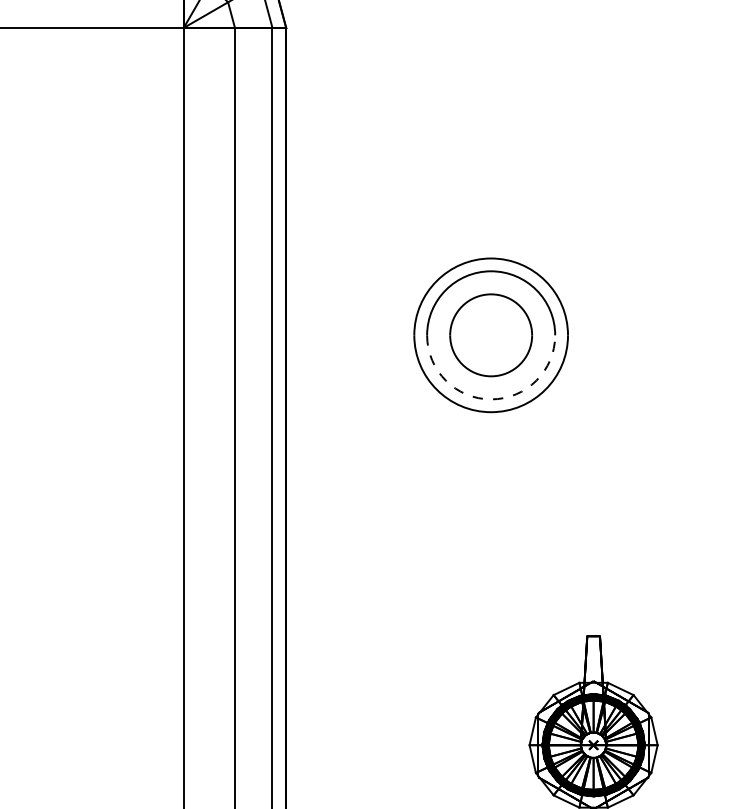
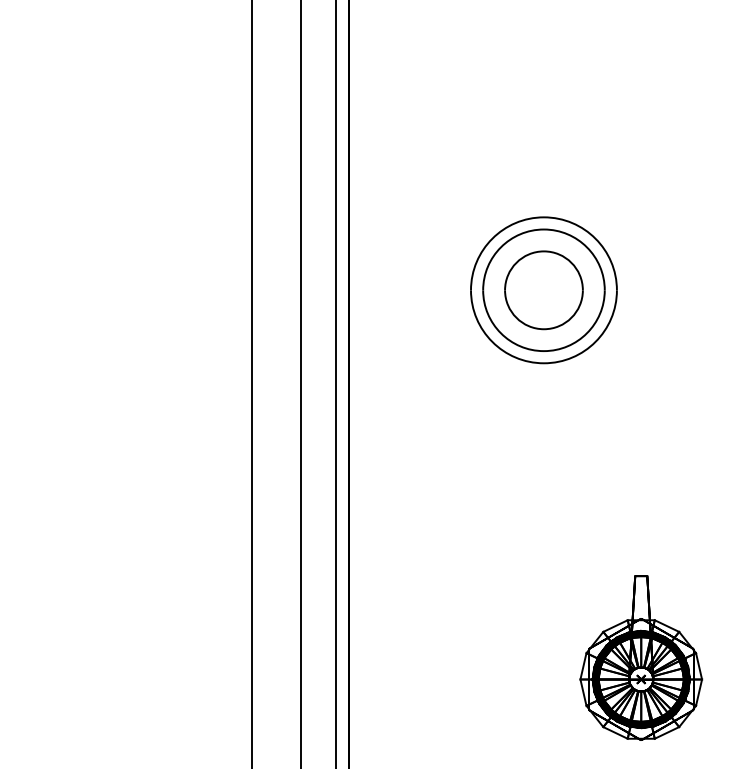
arc: (490, 399) -> (543, 351), dashed -> solid

